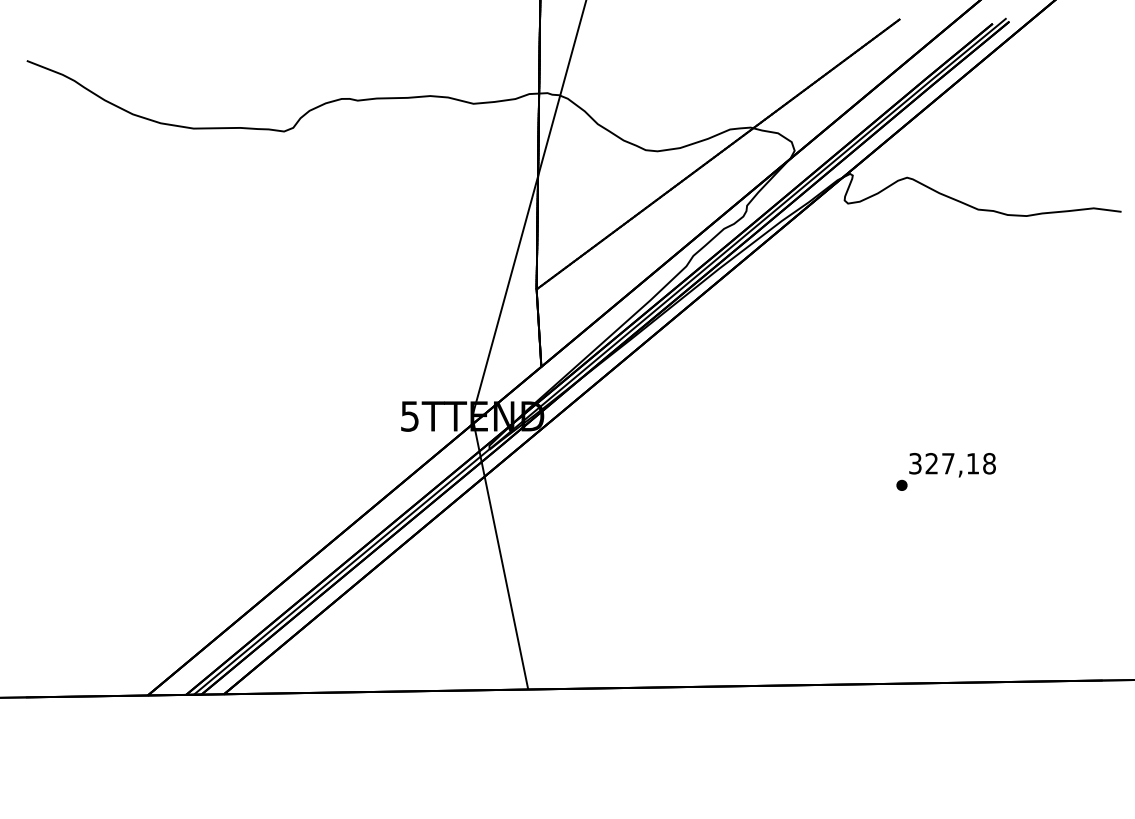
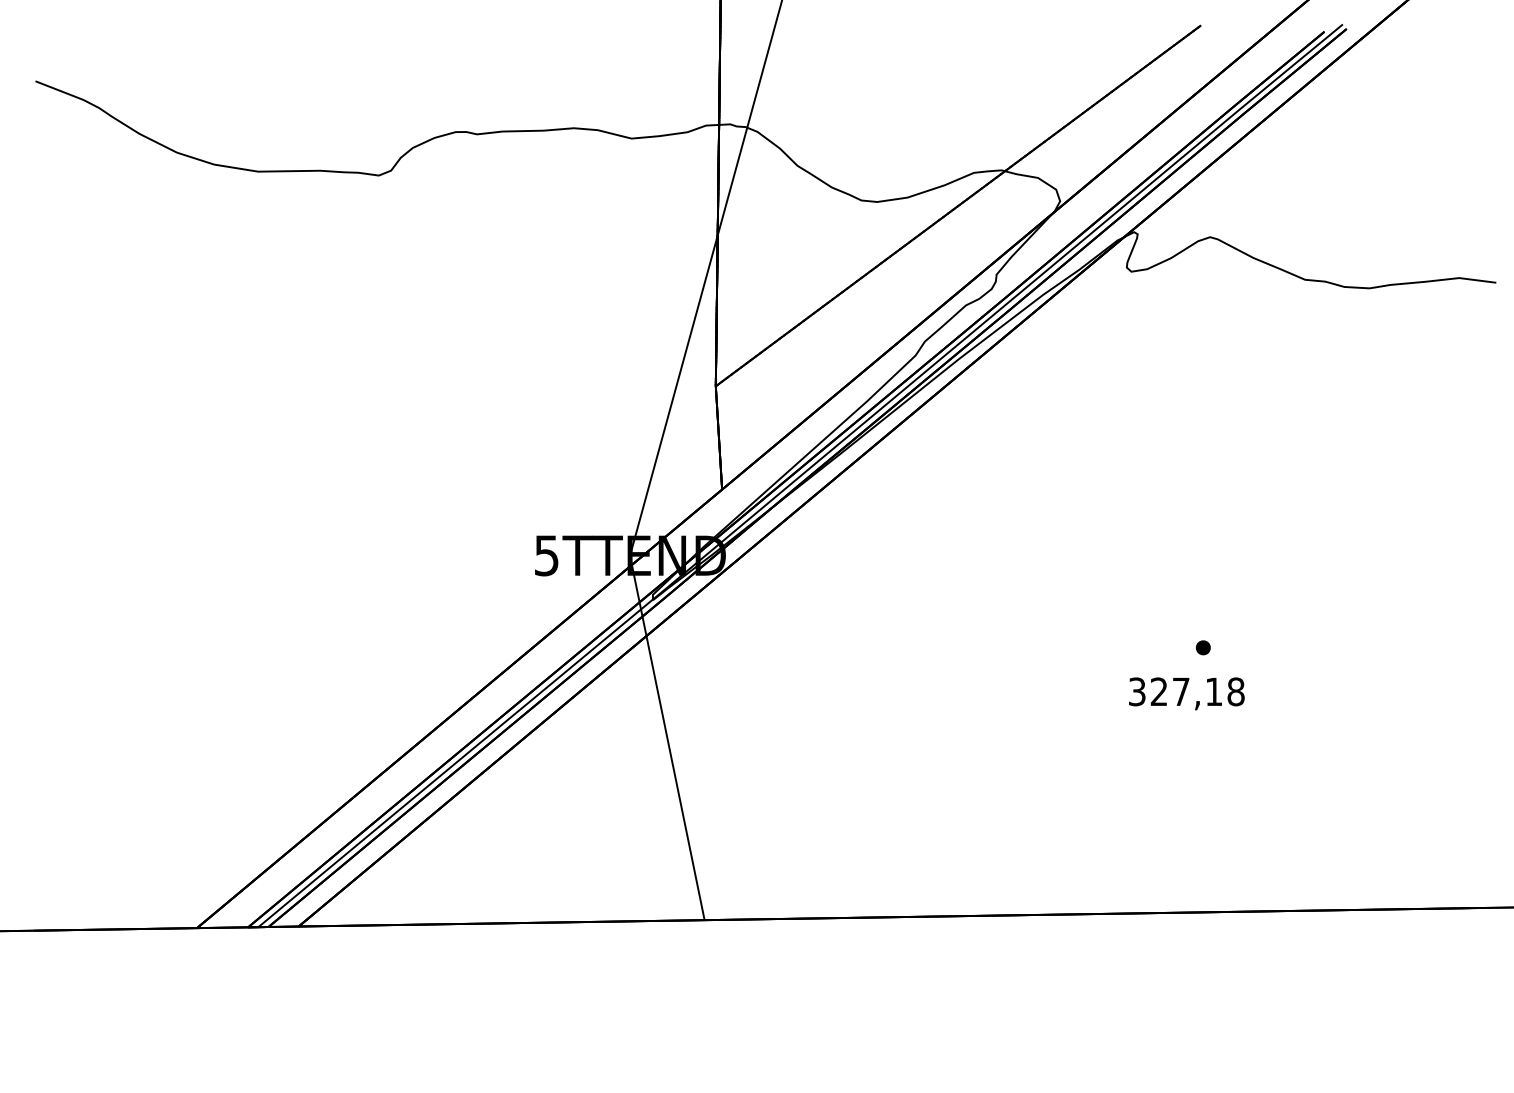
text: (952, 464) -> (1186, 693), moved

